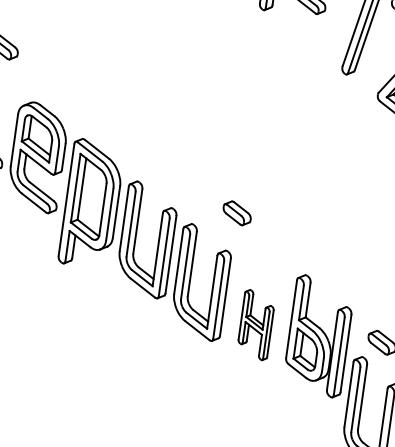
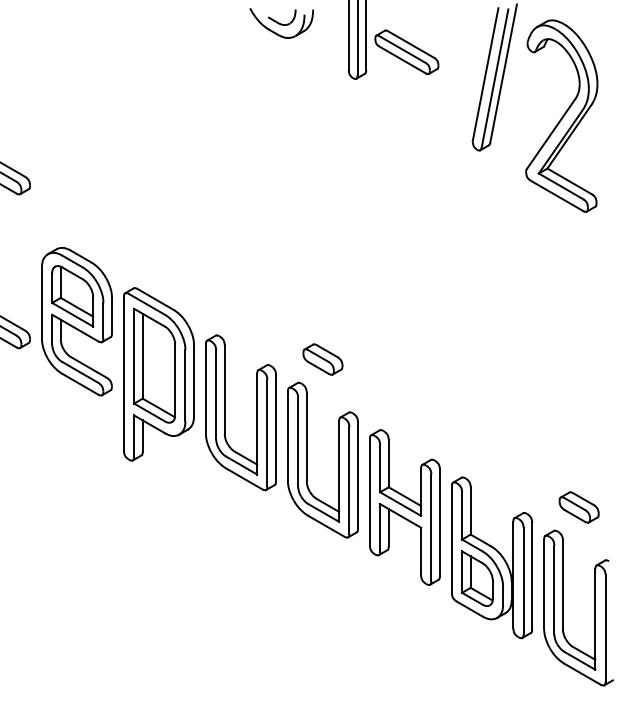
part: (236, 213) -> (322, 359), moved
part: (255, 325) -> (404, 507), size x1.67
part: (319, 336) -> (492, 557), moved

